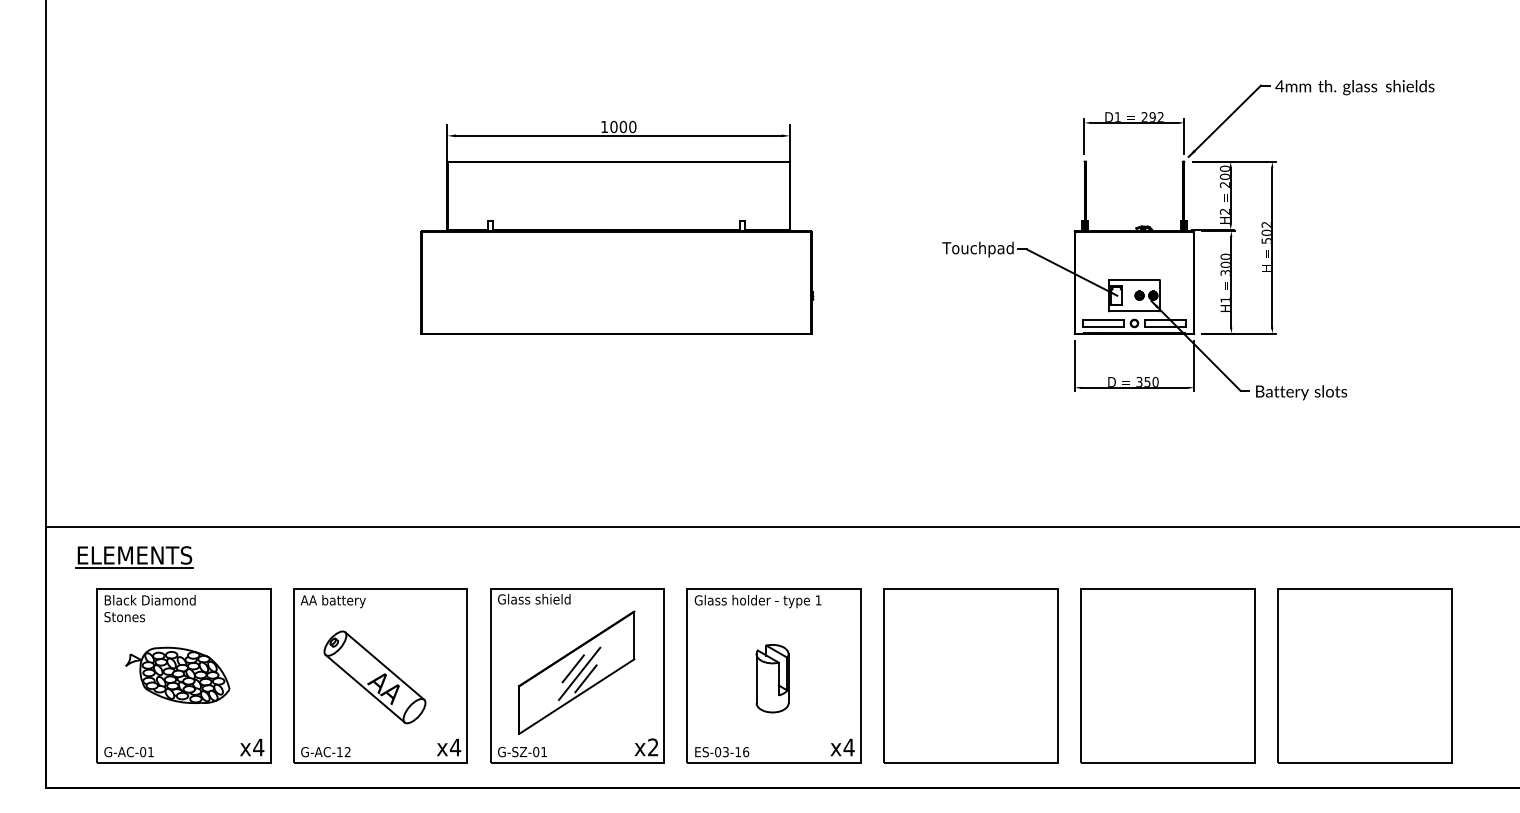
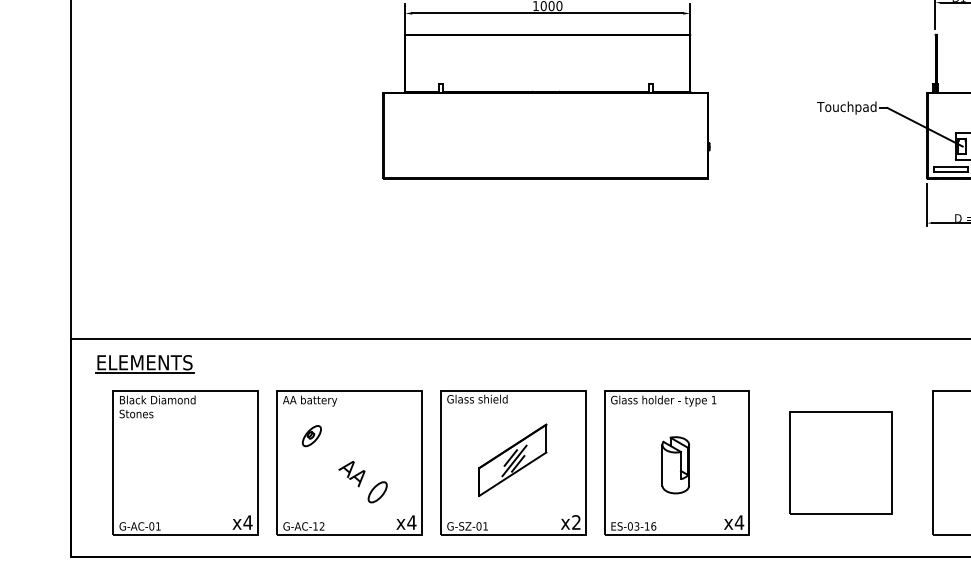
line: (384, 665) -> (352, 454), removed
part: (576, 672) -> (512, 460), size x0.7
part: (177, 674) -> (180, 461), removed
part: (970, 675) -> (840, 462), size x0.7
line: (364, 688) -> (336, 473), removed

